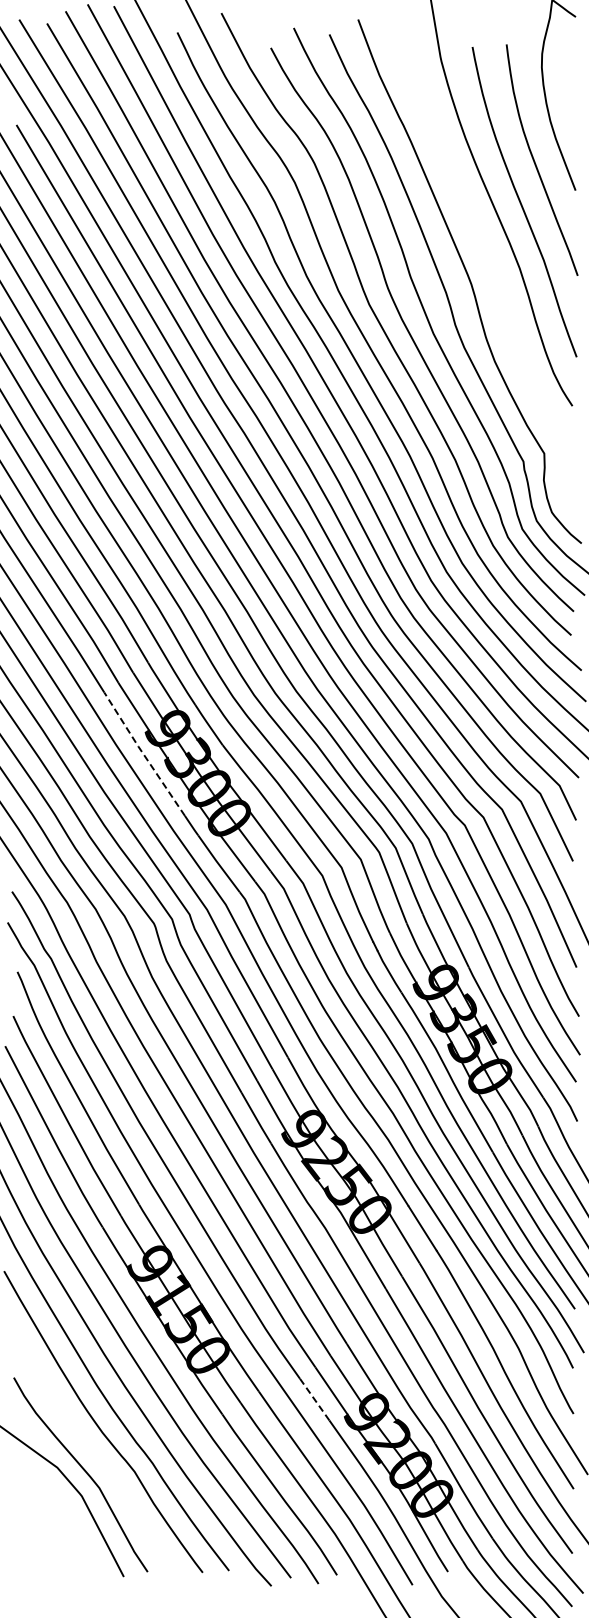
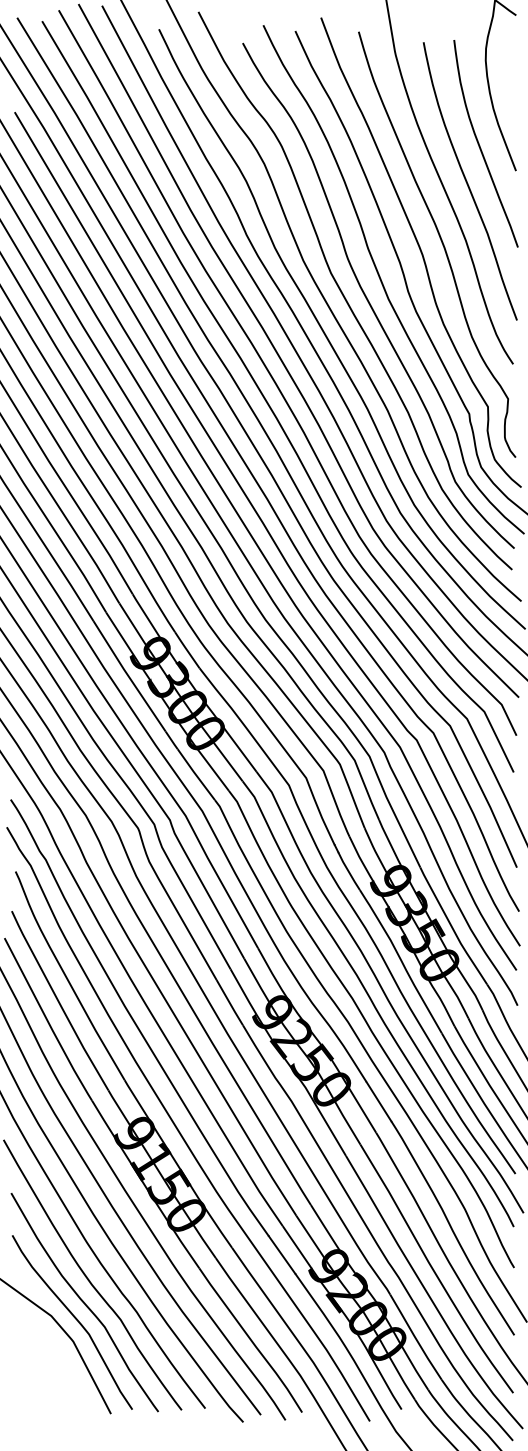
curve: (492, 270) -> (441, 242), added
line: (143, 753) -> (128, 675), dashed -> solid
line: (314, 1399) -> (281, 1254), dashed -> solid
curve: (94, 1452) -> (84, 1302), added

